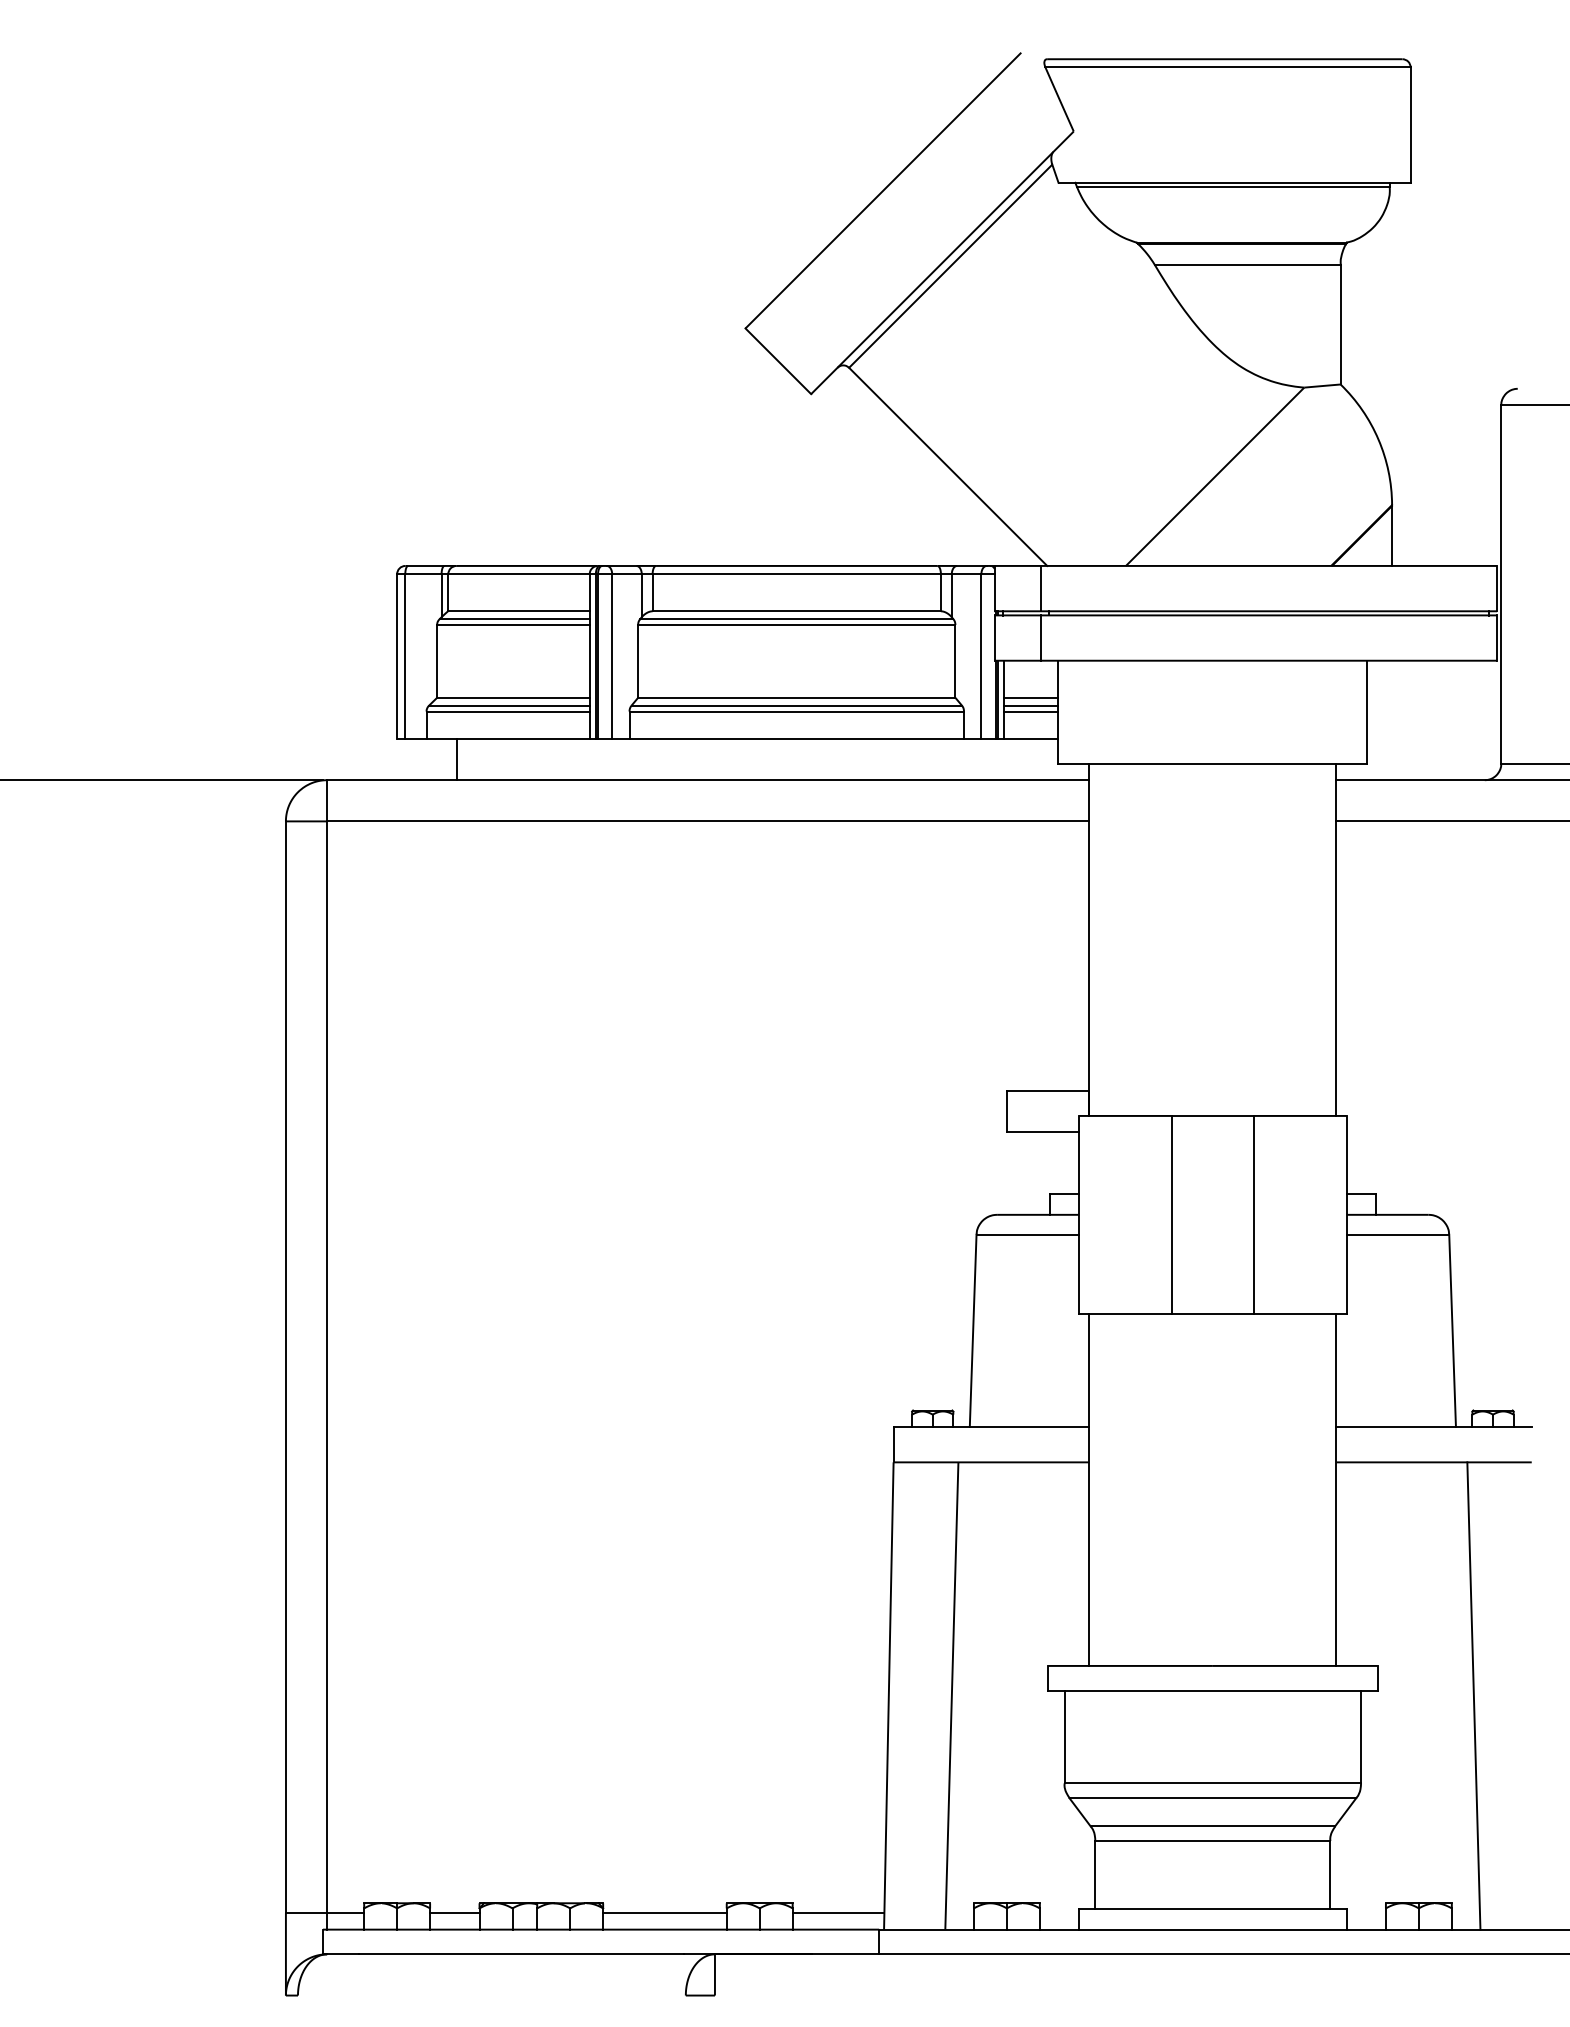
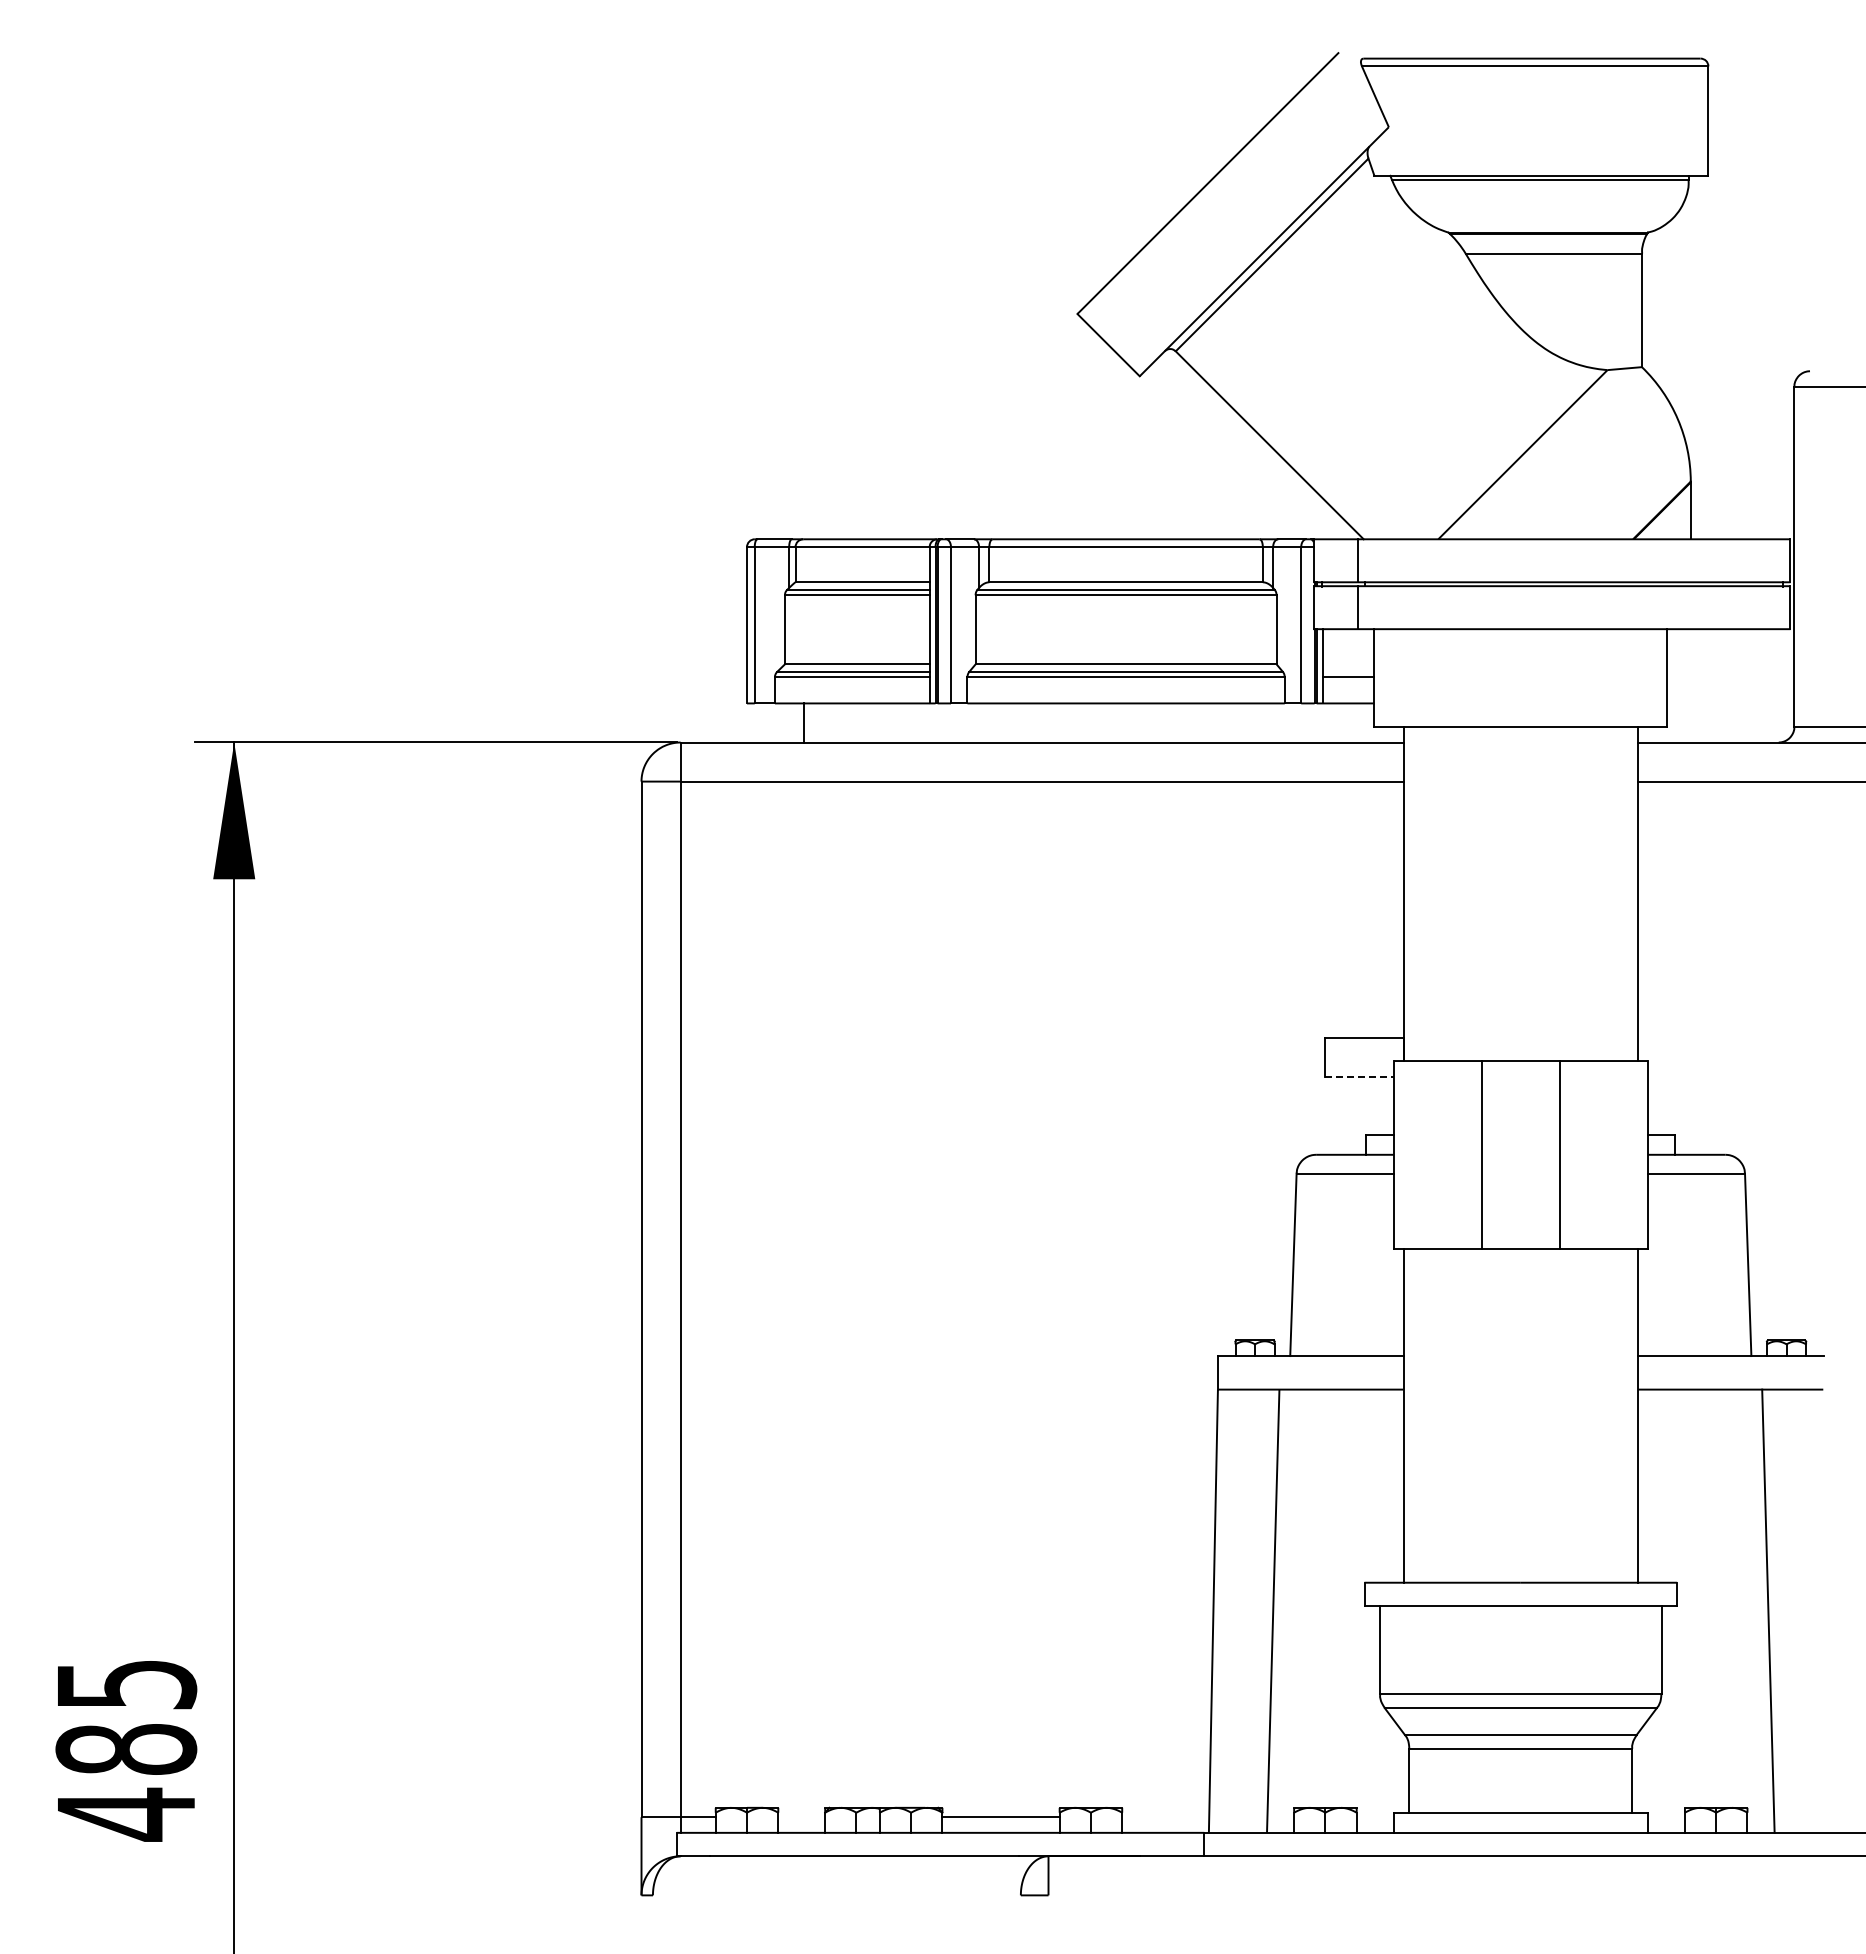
line: (1031, 697) -> (1348, 664), removed
line: (1031, 705) -> (1348, 671), removed
line: (1043, 1132) -> (1360, 1076), solid -> dashed
line: (454, 1913) -> (801, 1817), removed
line: (838, 1913) -> (1165, 1817), removed

